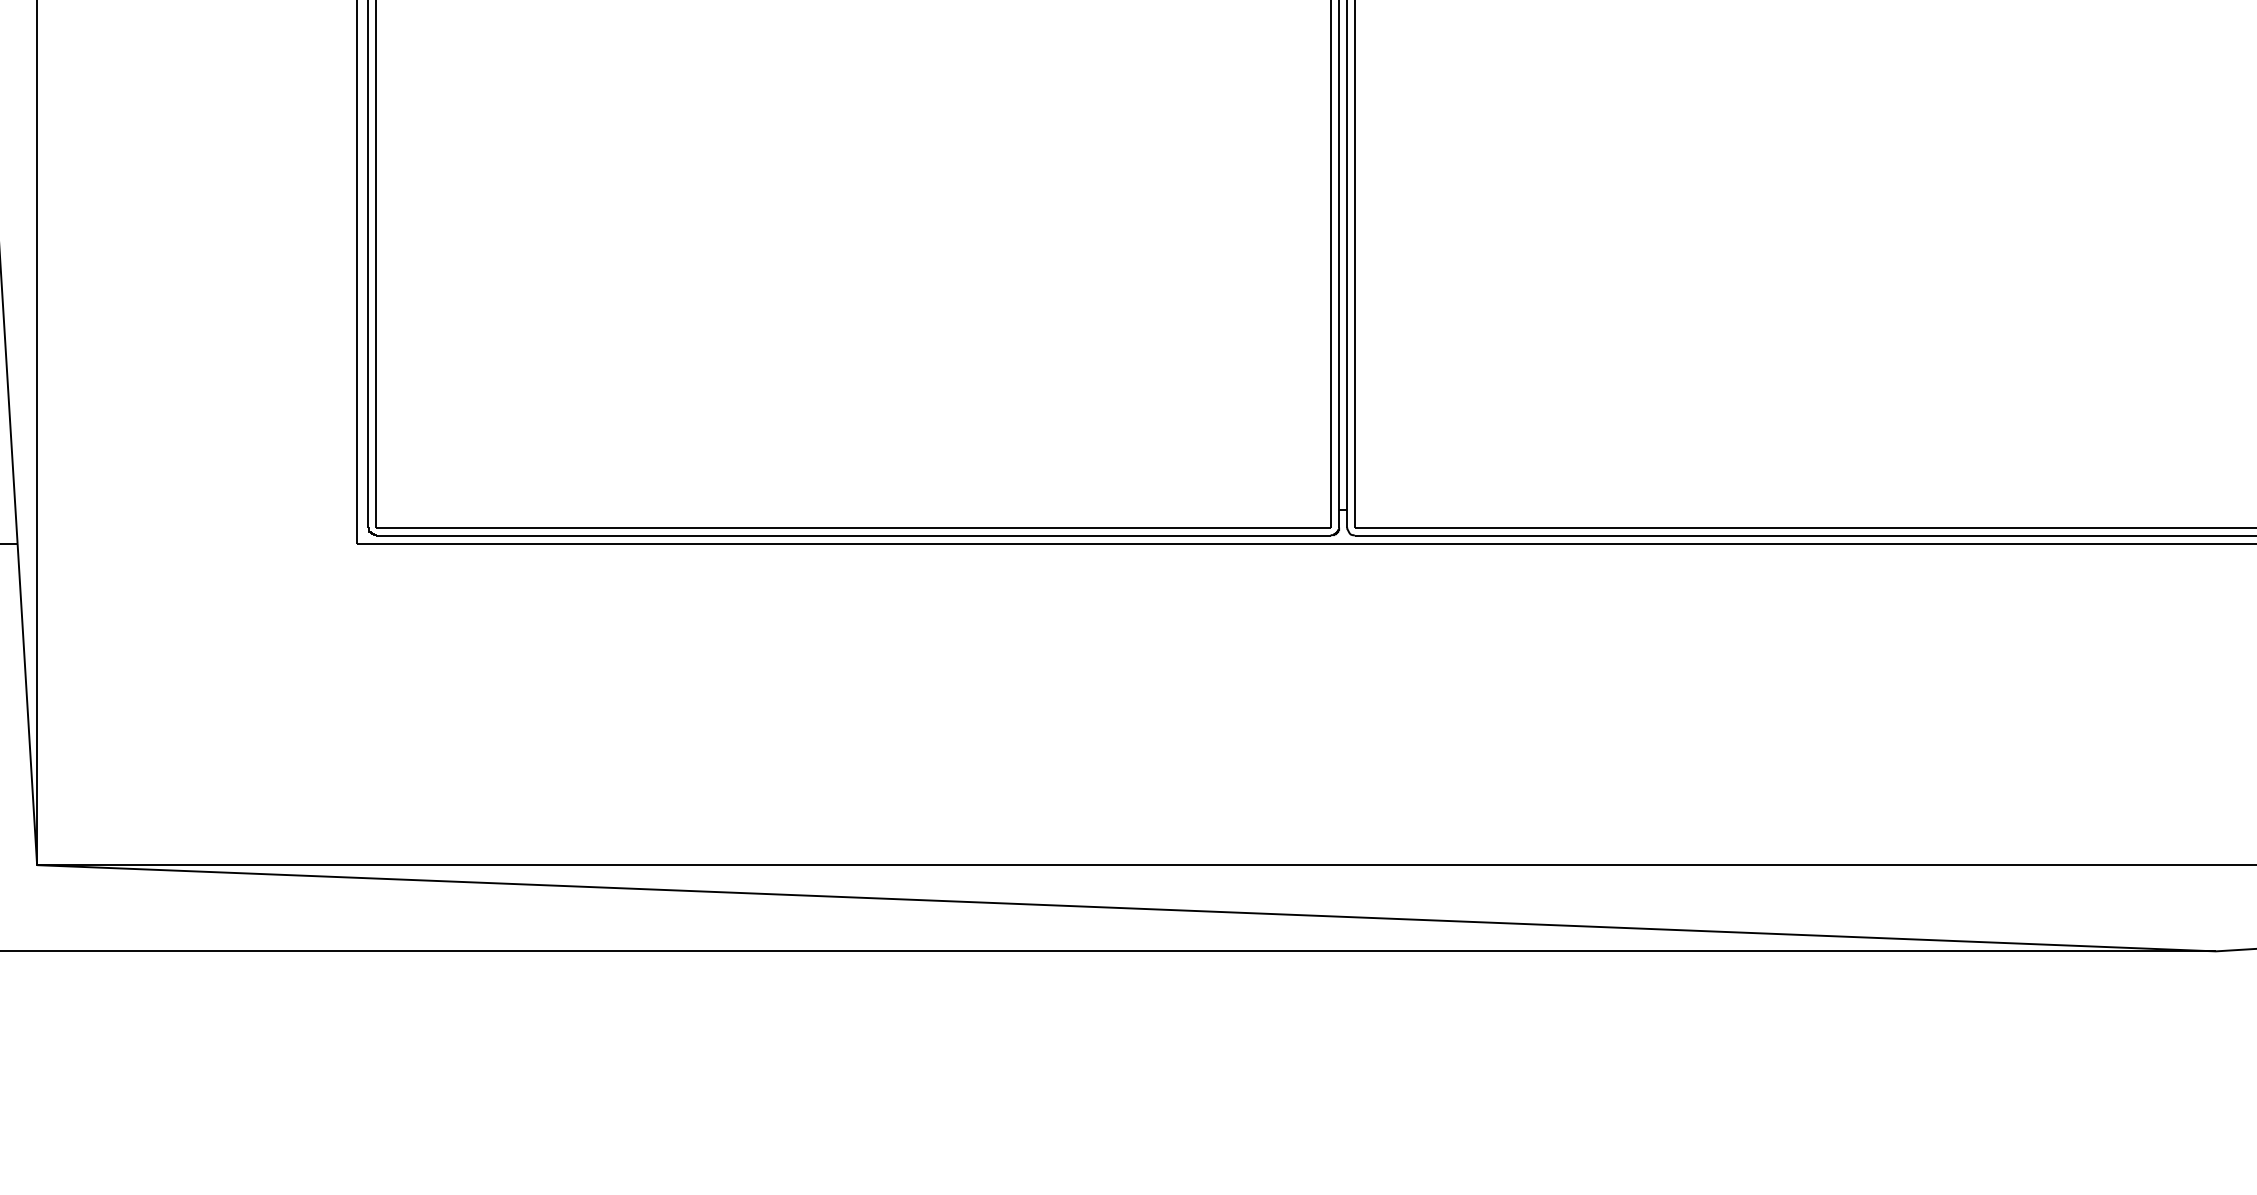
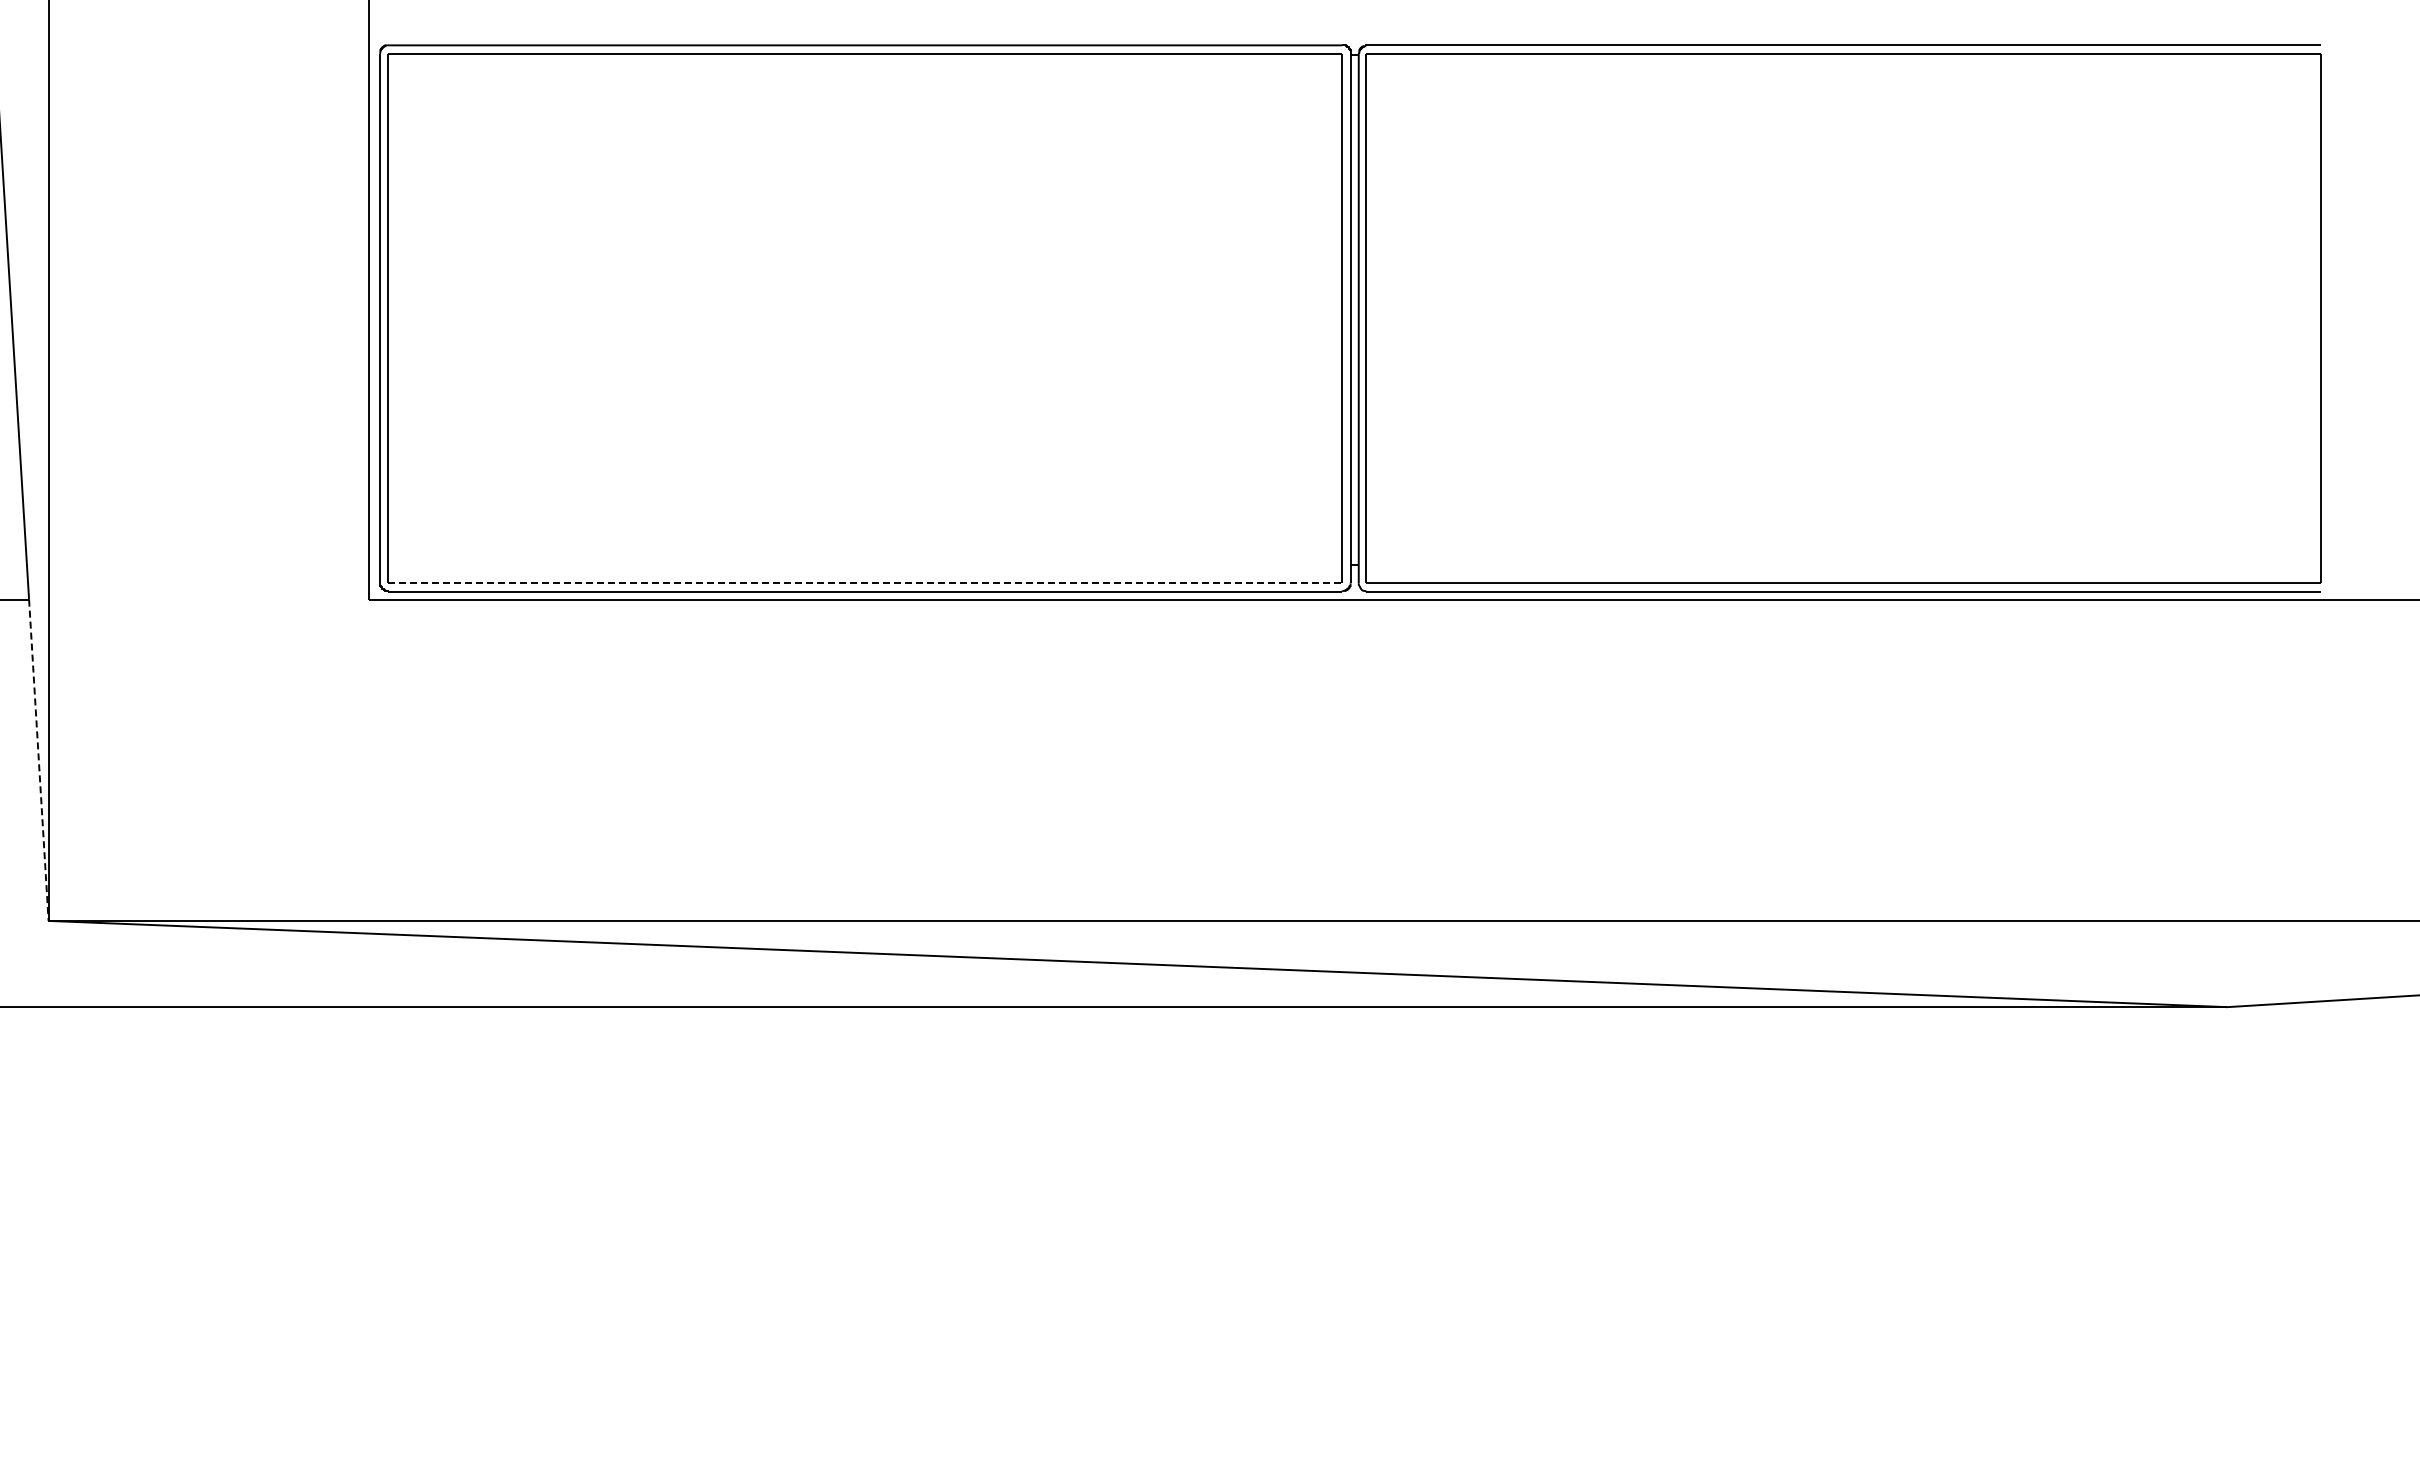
line: (854, 527) -> (865, 583), solid -> dashed
line: (27, 704) -> (38, 760), solid -> dashed

